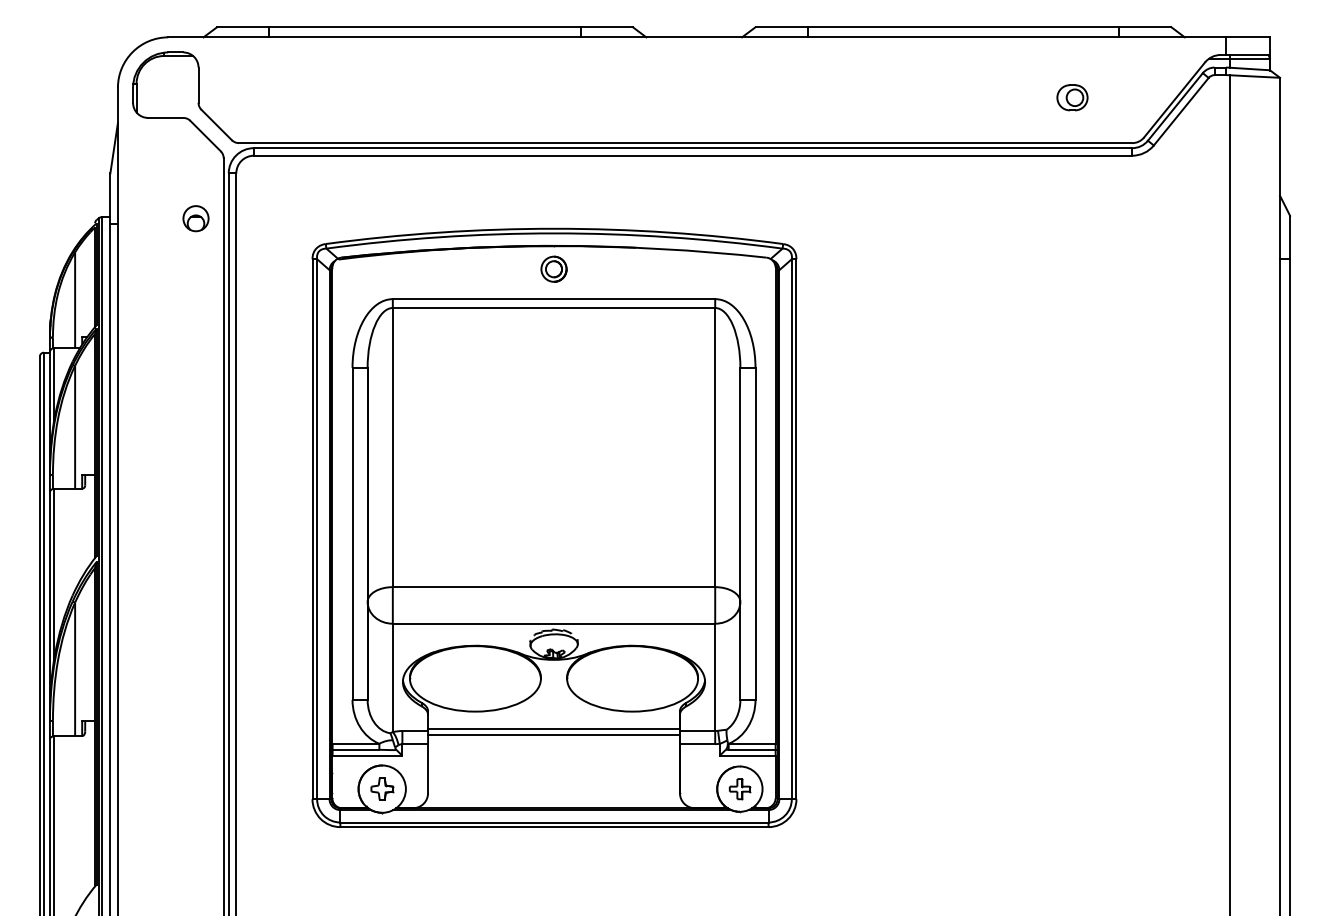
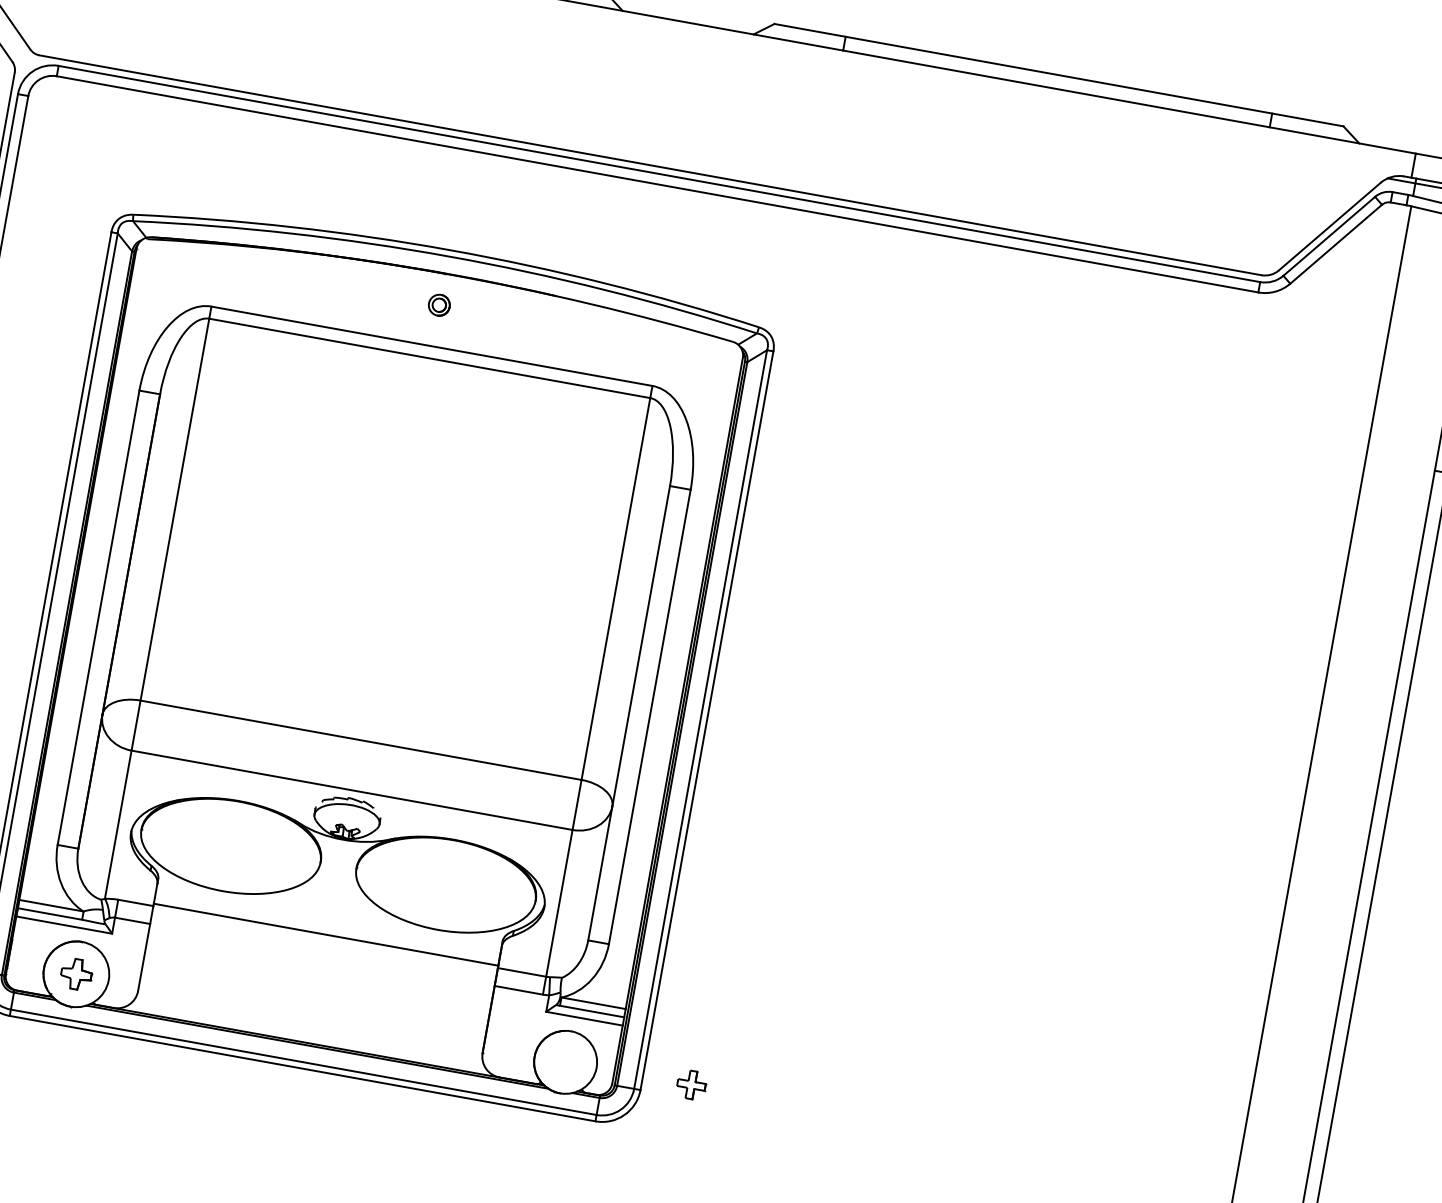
part: (1072, 97) -> (1190, 198), removed
part: (553, 268) -> (438, 304), size x0.6
line: (553, 734) -> (324, 941), removed
part: (739, 789) -> (690, 1085), moved

